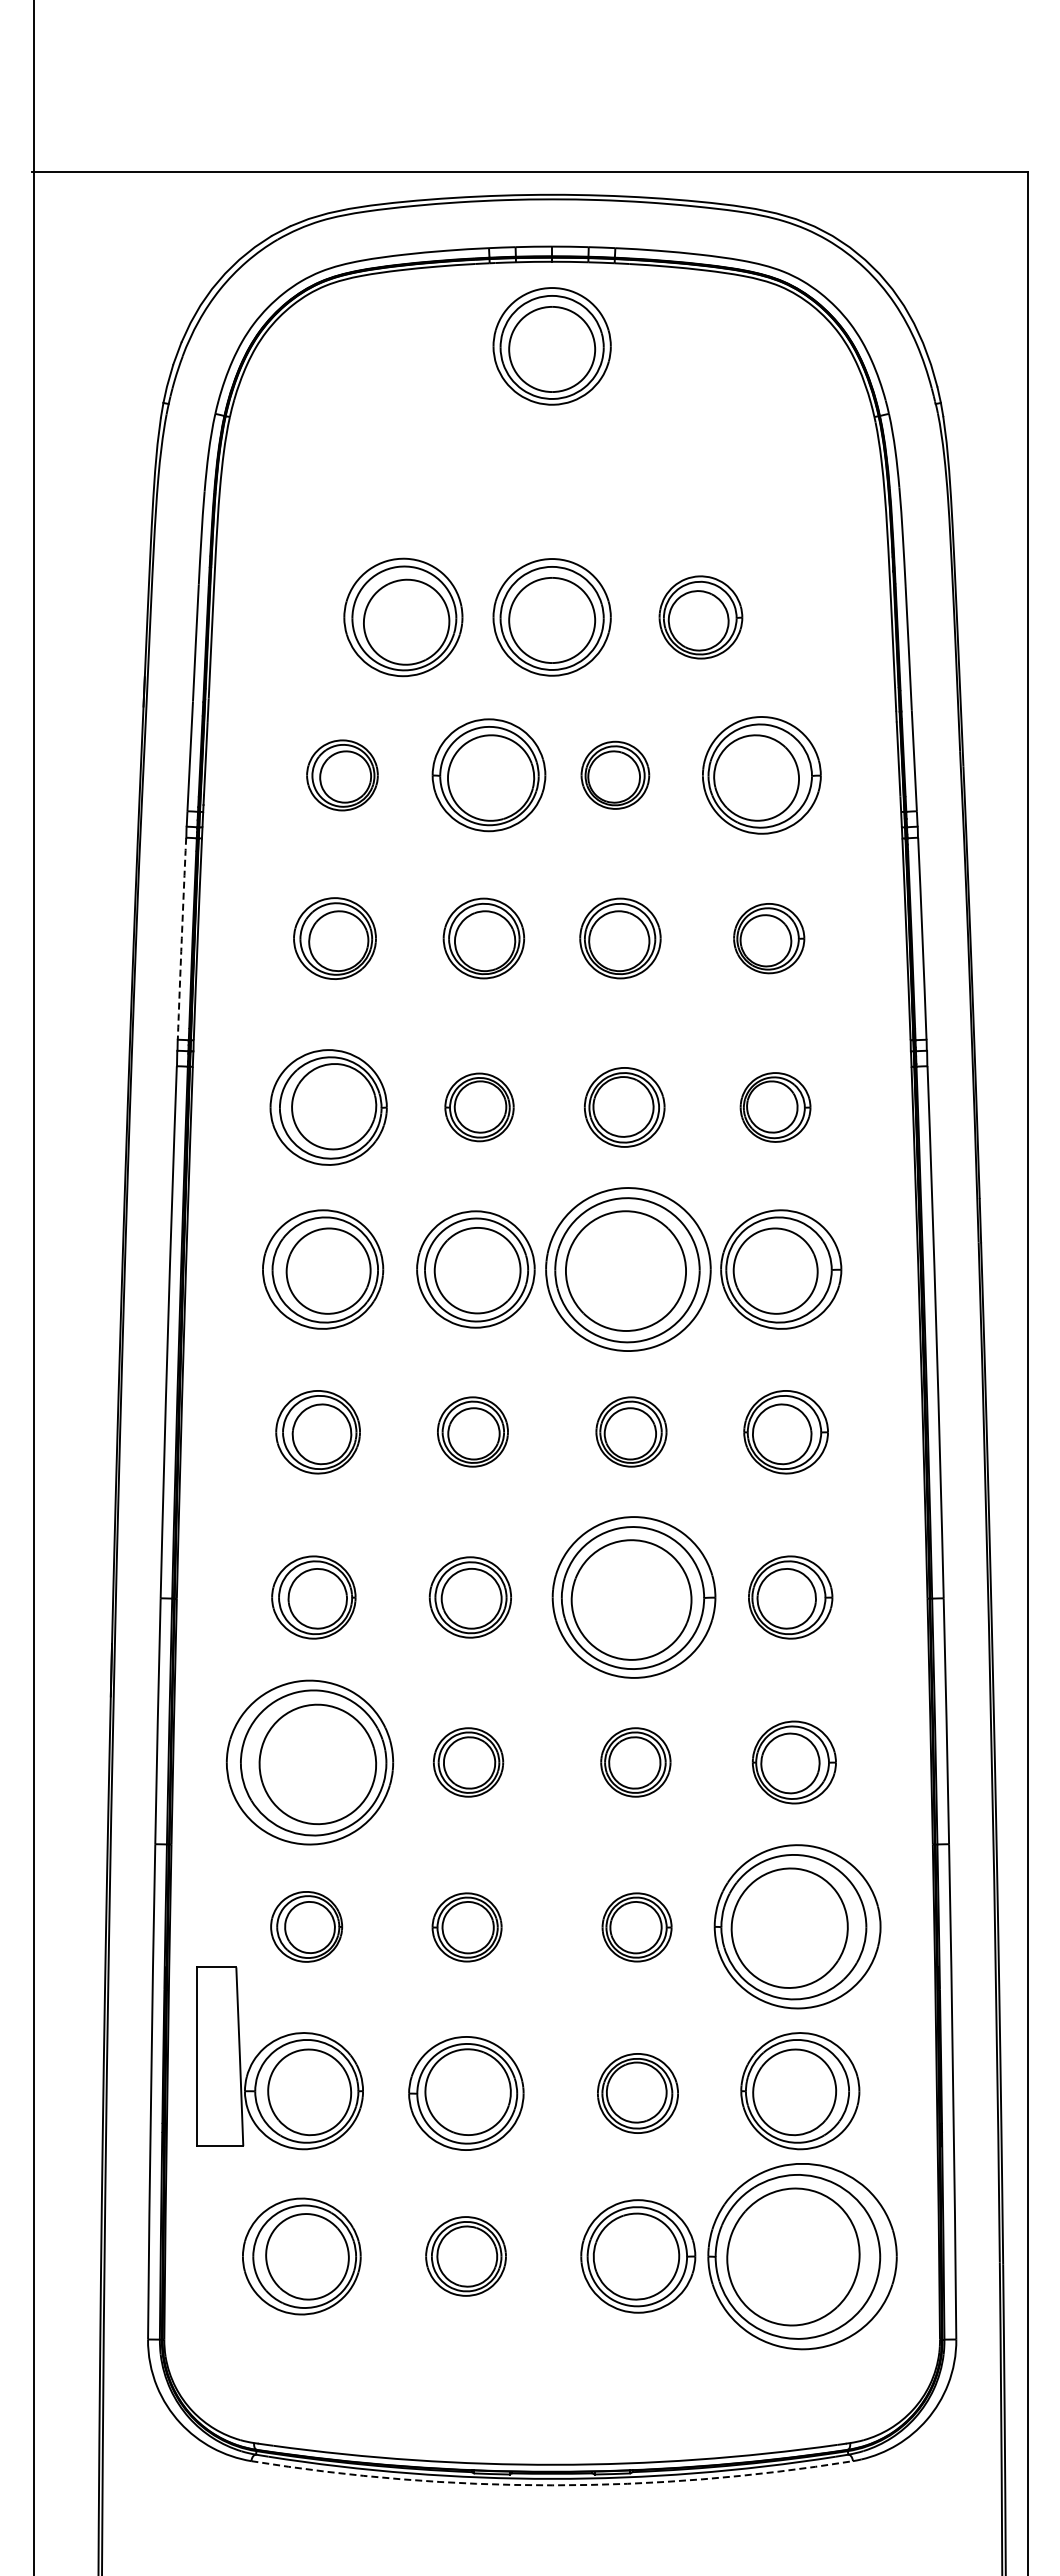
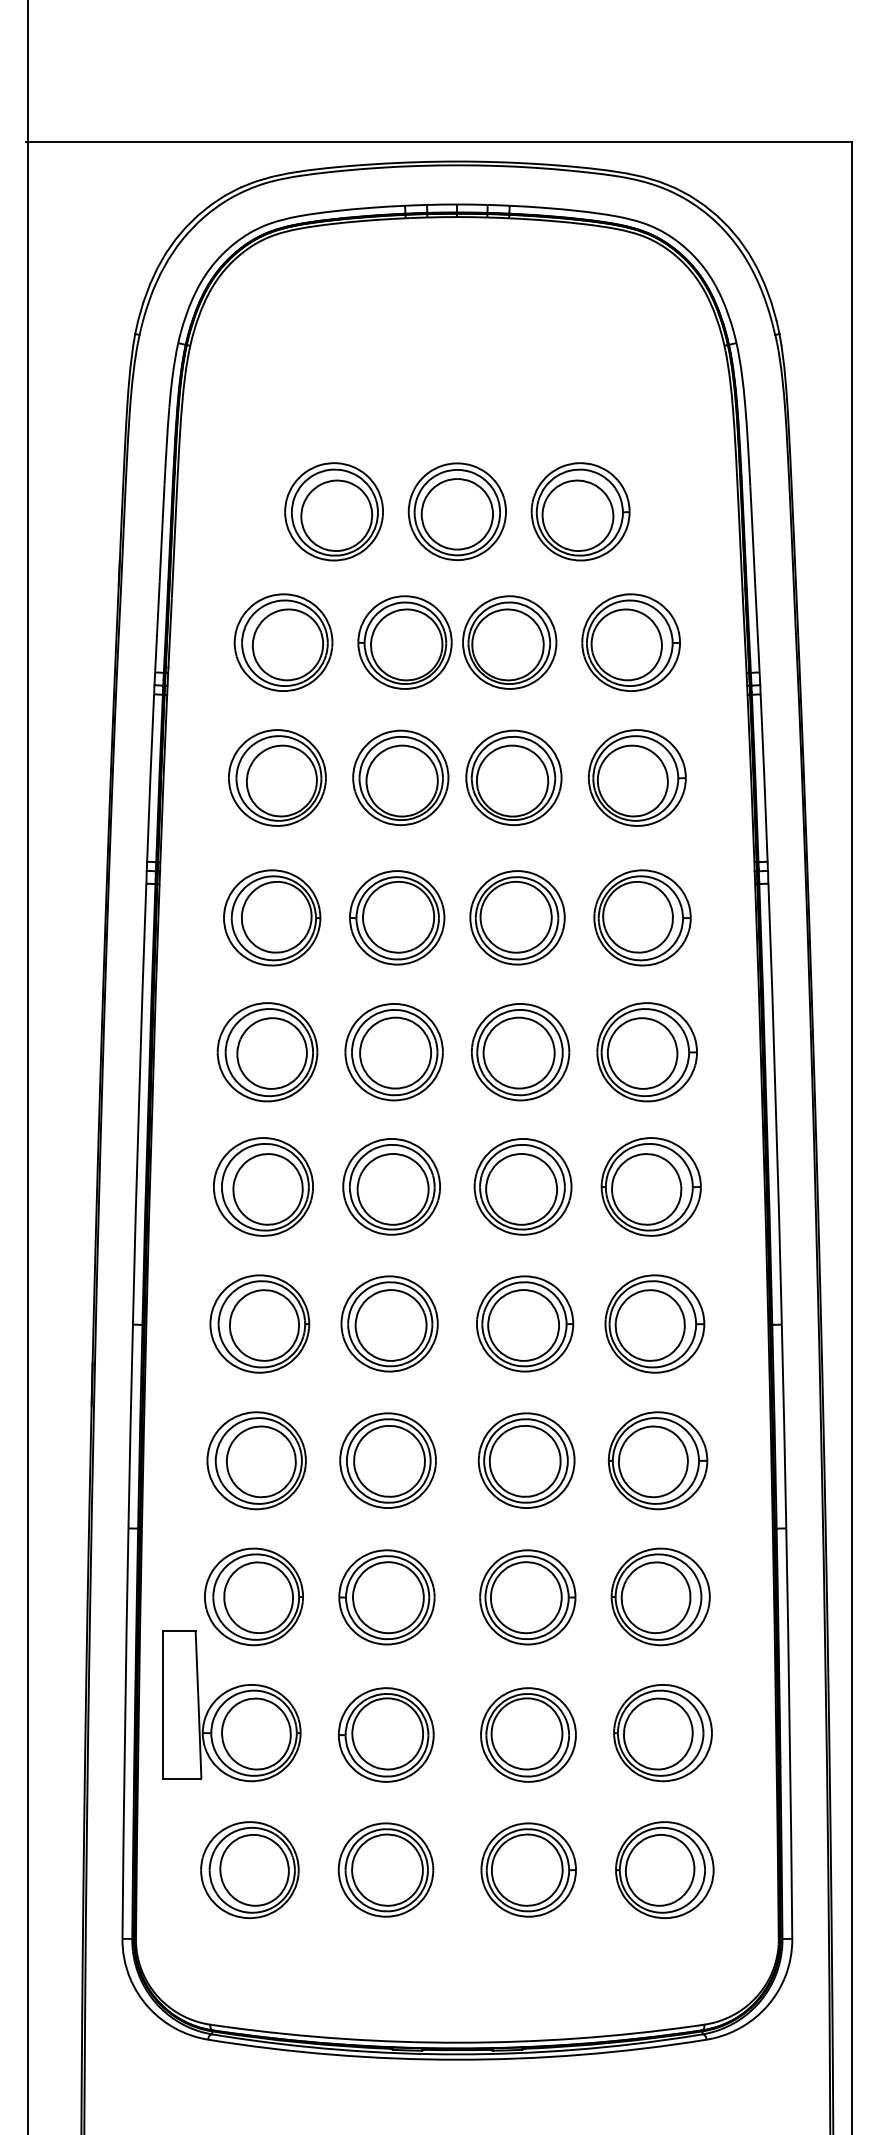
part: (551, 346) -> (456, 287), removed
part: (700, 617) -> (580, 511), size x1.43
part: (342, 775) -> (283, 642), size x1.67
part: (615, 775) -> (509, 642), size x1.67
arc: (181, 938) -> (150, 777), dashed -> solid
part: (334, 938) -> (276, 777), size x1.43
part: (483, 938) -> (400, 777), size x1.43
part: (620, 938) -> (513, 777), size x1.43
part: (768, 938) -> (636, 777), size x1.67
part: (479, 1107) -> (397, 917), size x1.67
part: (624, 1107) -> (517, 917), size x1.43
part: (775, 1107) -> (642, 917), size x1.67
part: (628, 1269) -> (520, 1052), size x0.71
part: (472, 1431) -> (391, 1186), size x1.67
part: (631, 1431) -> (523, 1186), size x1.67
part: (317, 1432) -> (262, 1187), size x1.43
part: (785, 1432) -> (650, 1187), size x1.43
part: (313, 1597) -> (259, 1323), size x1.43
part: (470, 1597) -> (389, 1323), size x1.43
part: (633, 1597) -> (524, 1323), size x0.71
part: (790, 1597) -> (654, 1323), size x1.43
part: (309, 1762) -> (256, 1460), size x0.71
part: (468, 1762) -> (388, 1460), size x1.67
part: (635, 1762) -> (526, 1460), size x1.67
part: (794, 1762) -> (658, 1460), size x1.43
part: (306, 1926) -> (253, 1596), size x1.67
part: (797, 1926) -> (660, 1596), size x0.71
part: (466, 1927) -> (386, 1597), size x1.67
part: (636, 1927) -> (527, 1597), size x1.67
part: (637, 2093) -> (528, 1735), size x1.43
part: (465, 2256) -> (385, 1870), size x1.43
part: (802, 2256) -> (664, 1870), size x0.62
arc: (552, 2485) -> (457, 2059), dashed -> solid

